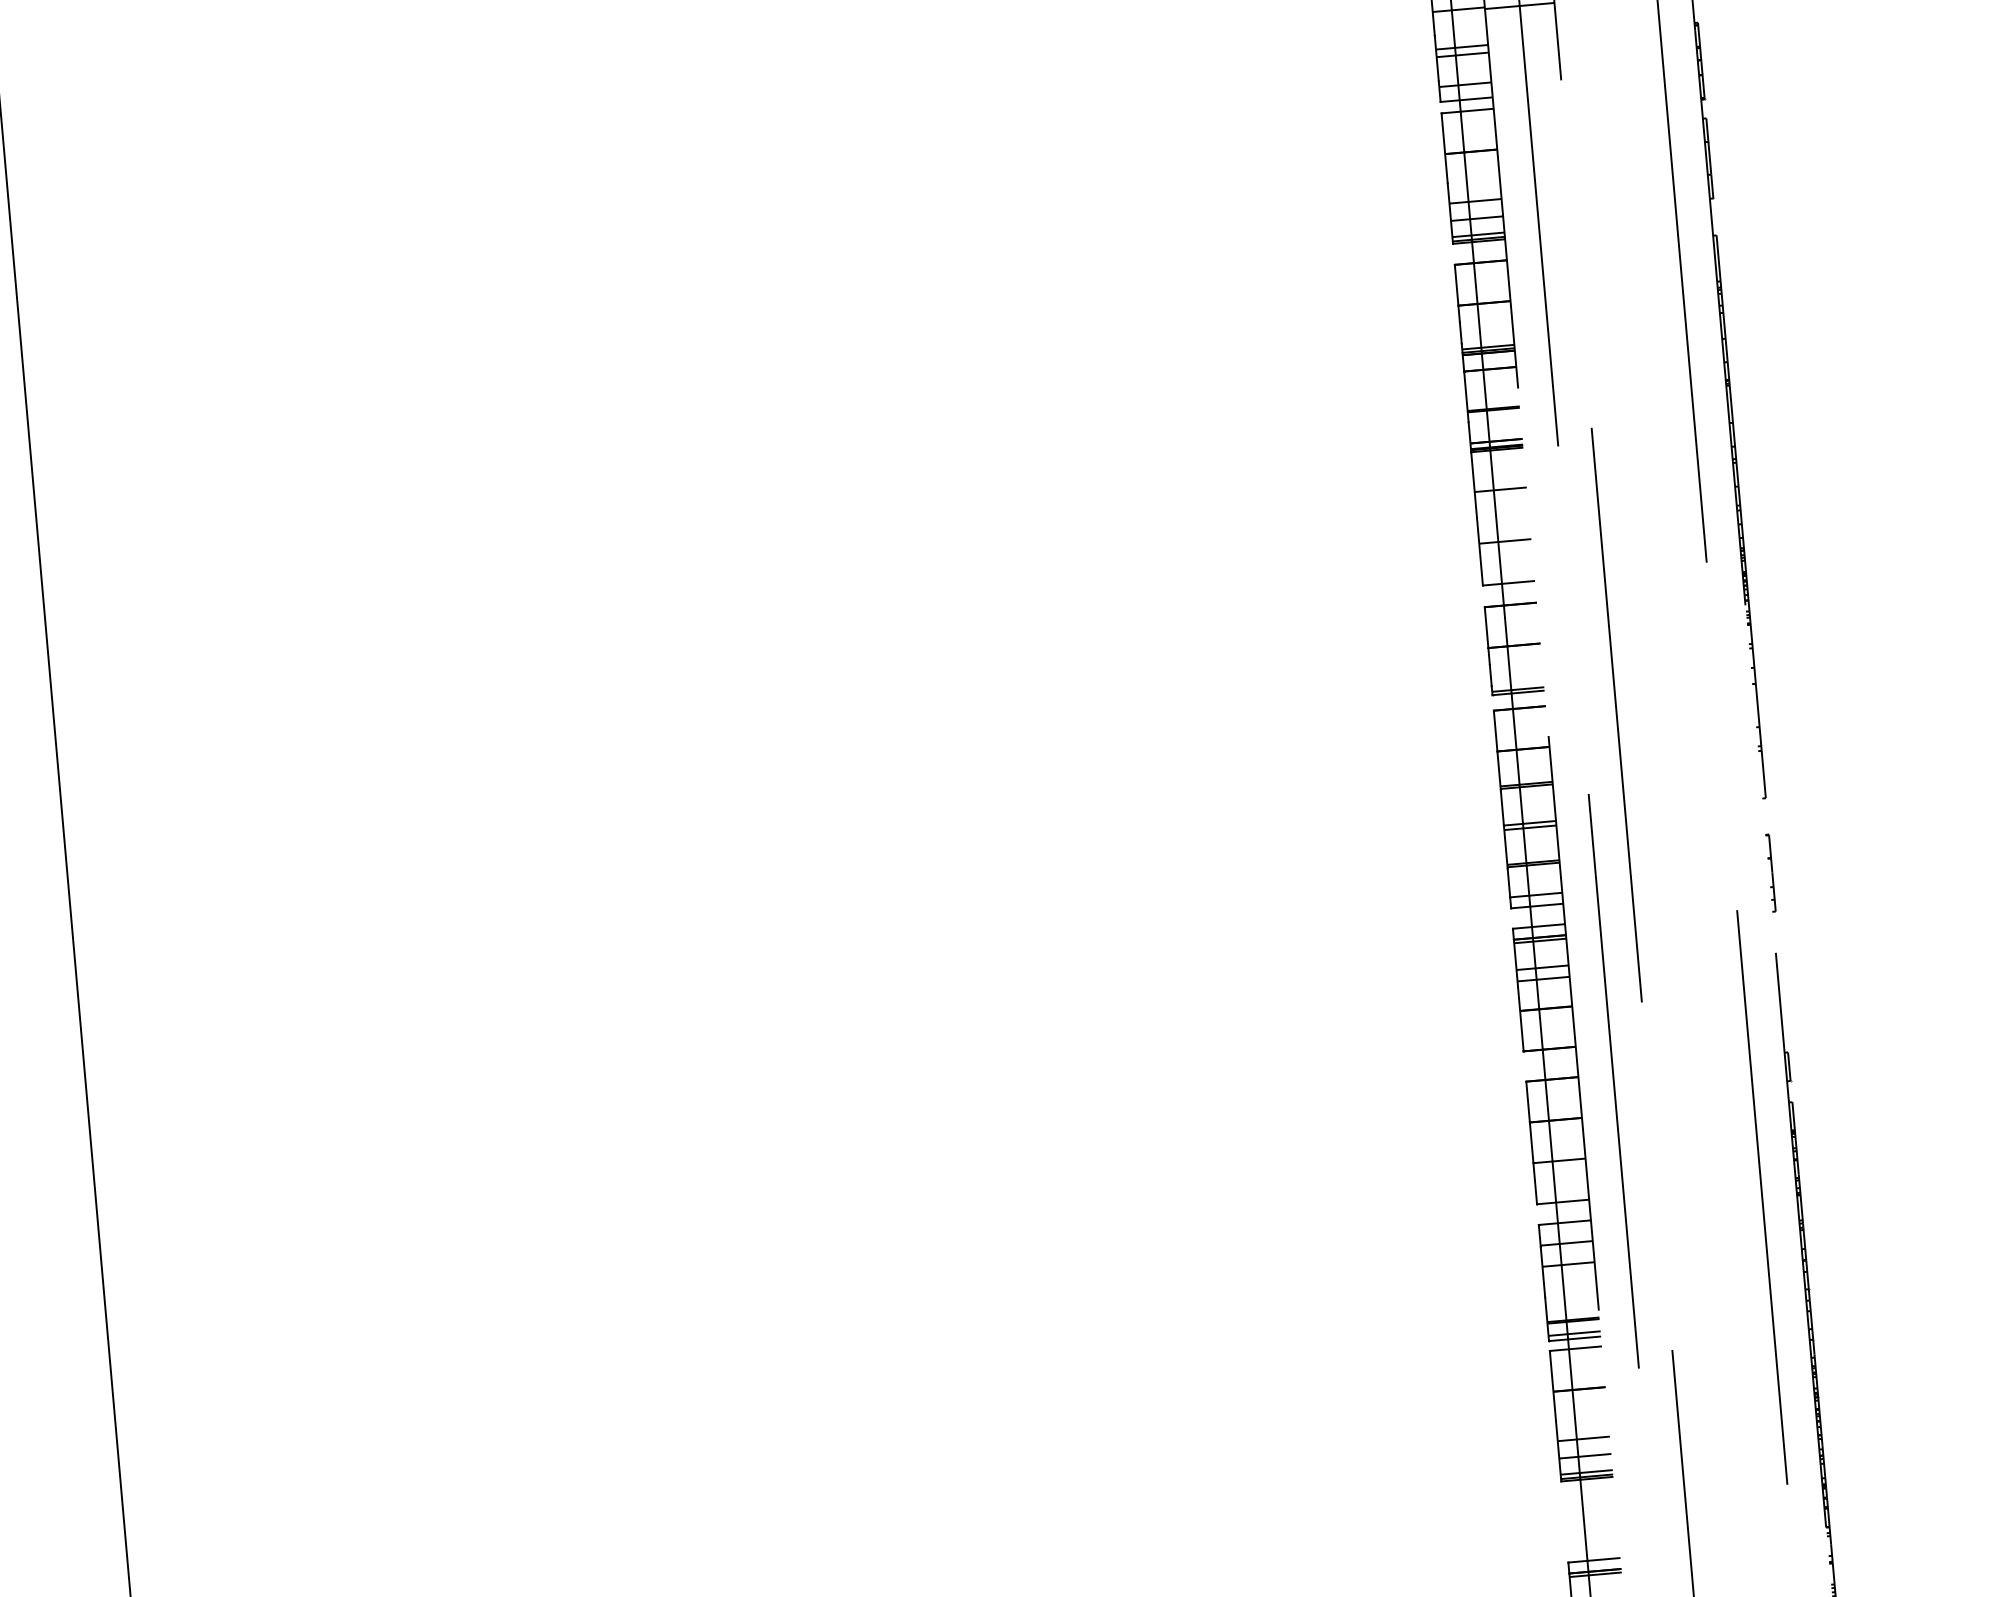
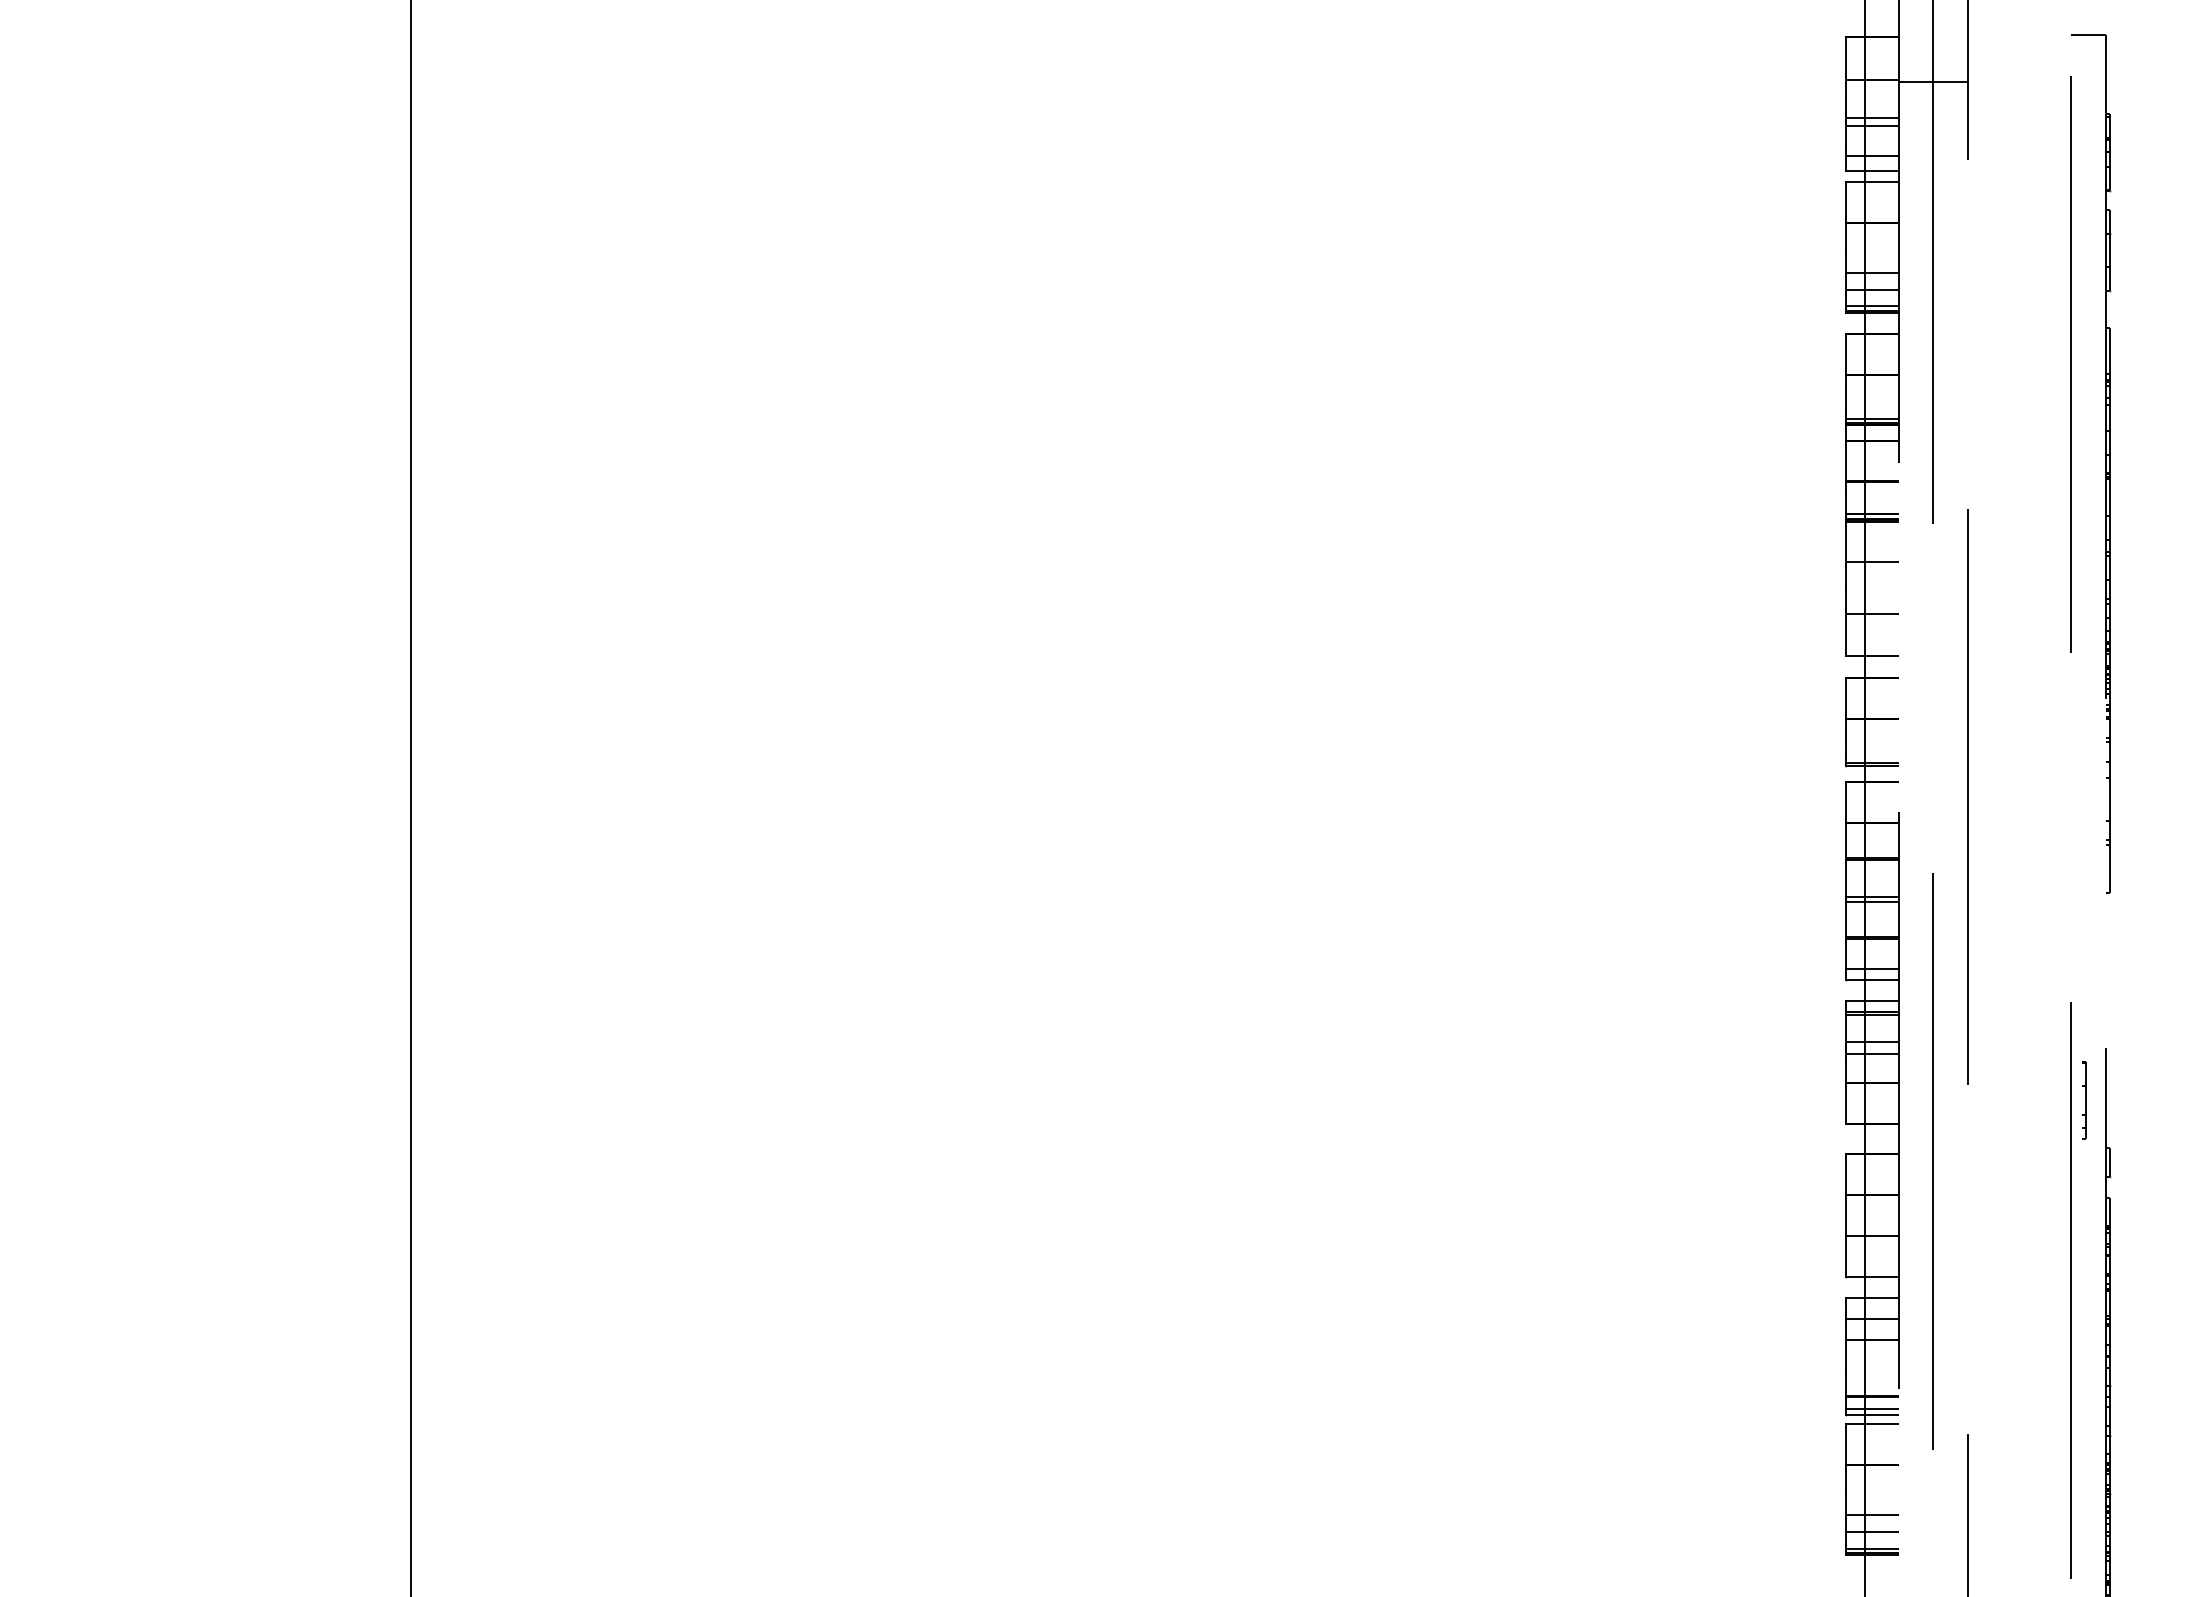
part: (1771, 872) -> (2084, 1100), moved

